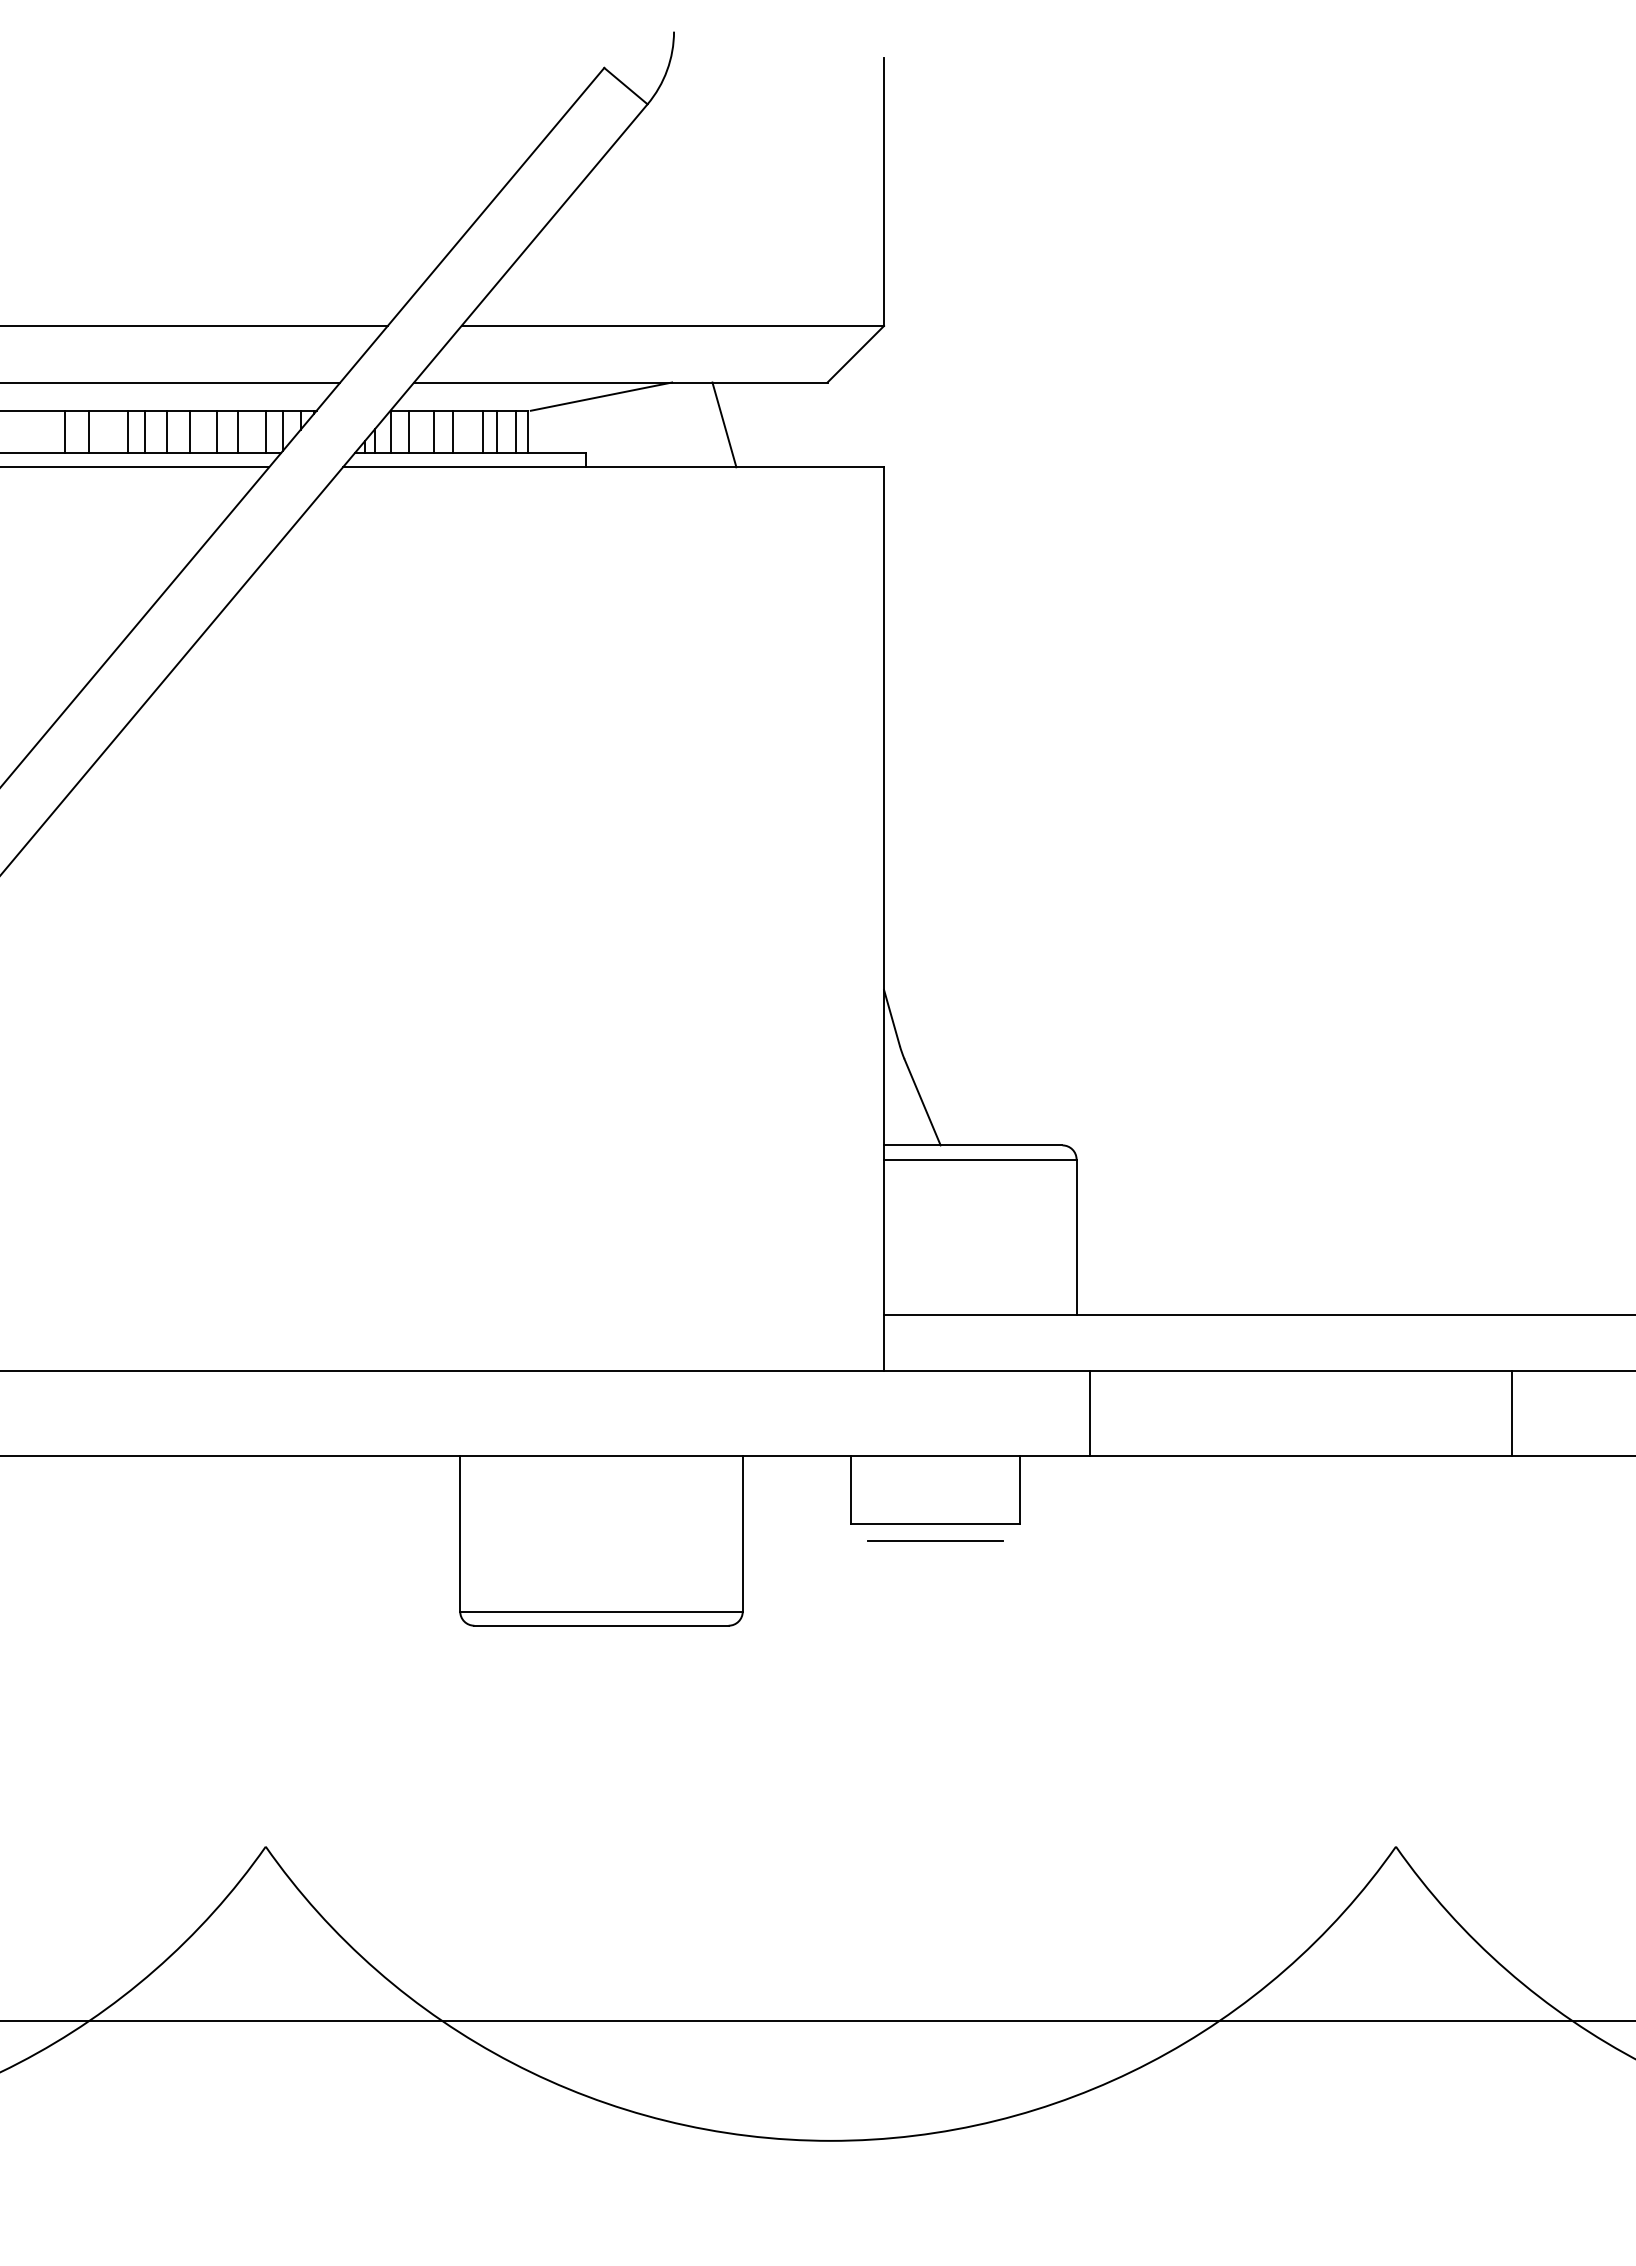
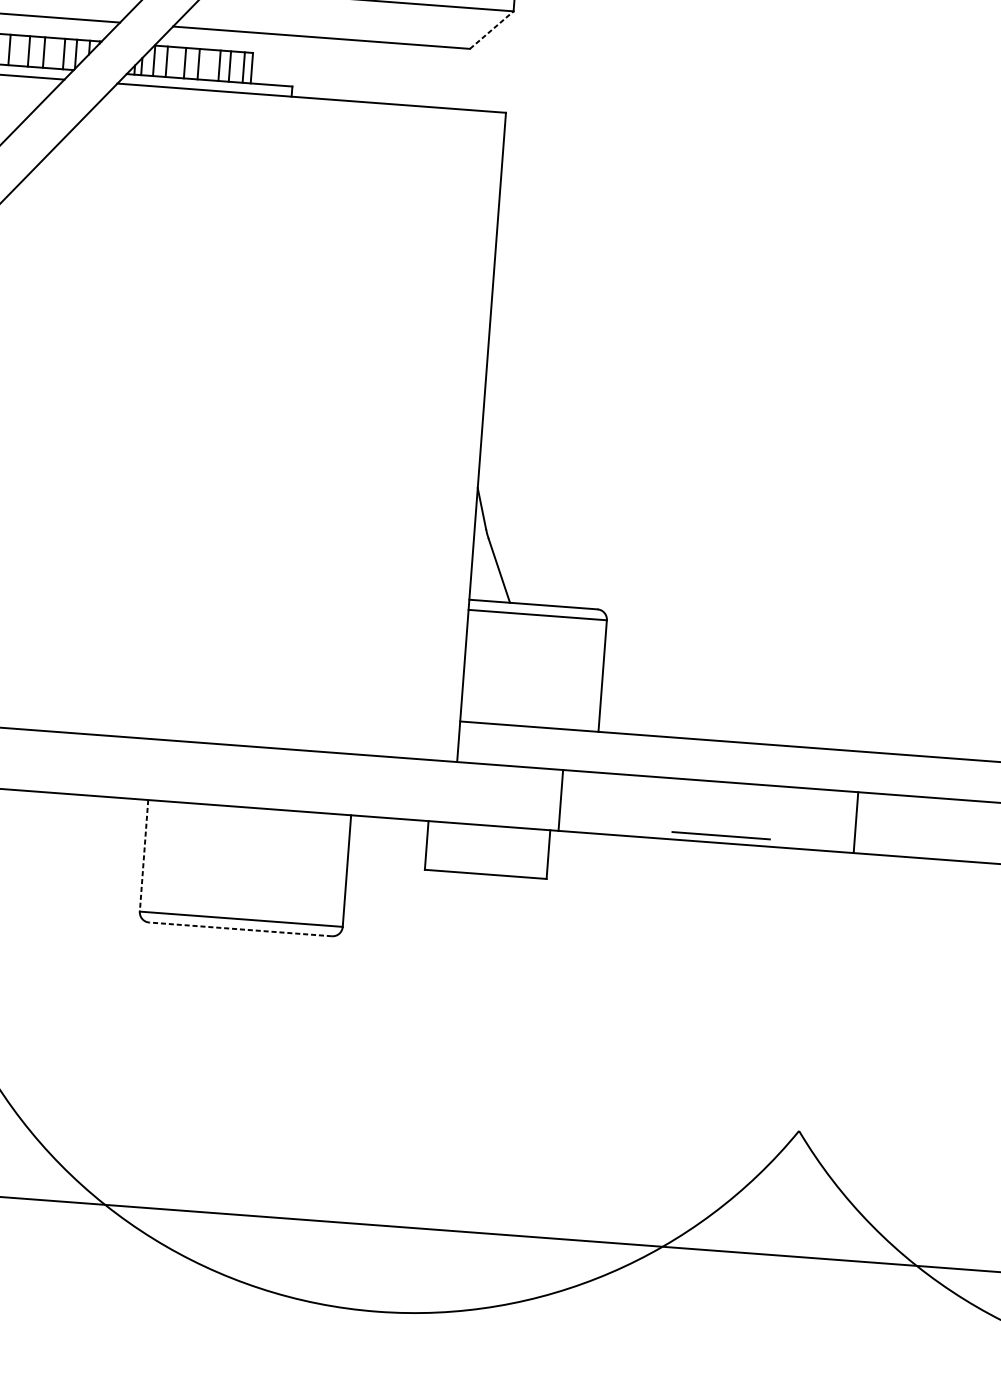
line: (855, 354) -> (491, 30), solid -> dashed
line: (601, 396) -> (306, 46), removed
line: (724, 424) -> (393, 73), removed
line: (1089, 1413) -> (560, 800), moved
line: (1511, 1413) -> (855, 822), moved
line: (460, 1533) -> (144, 855), solid -> dashed
line: (935, 1540) -> (721, 835), moved
line: (601, 1625) -> (240, 929), solid -> dashed

